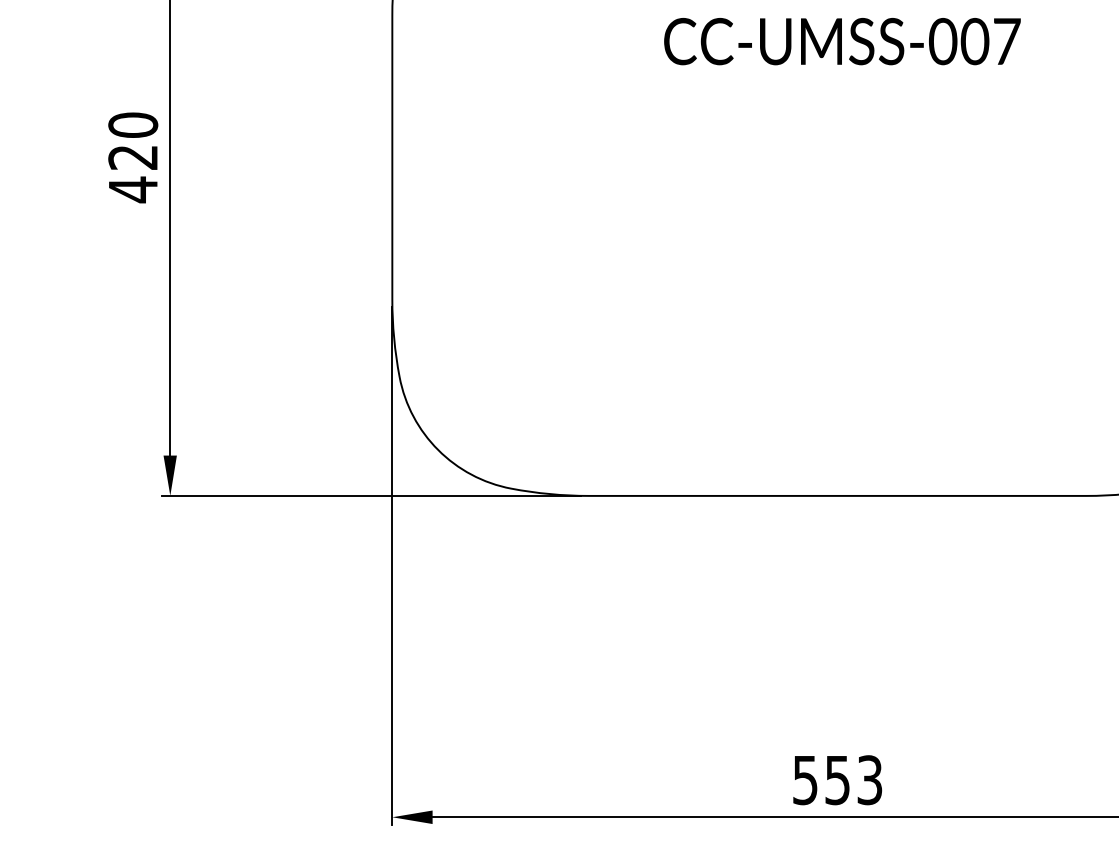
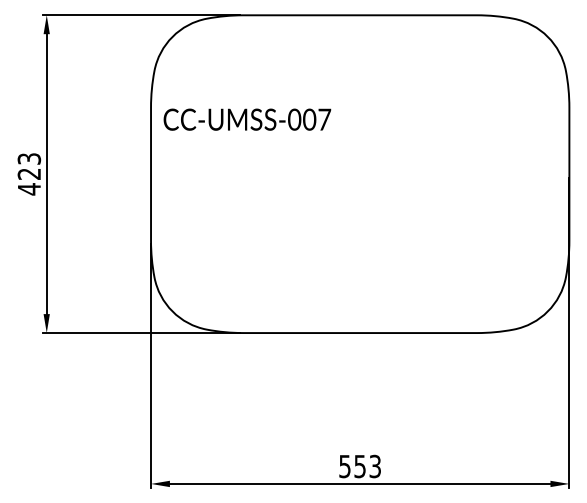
text: (842, 41) -> (247, 119), moved
text: (133, 124) -> (29, 158), 420 -> 423

